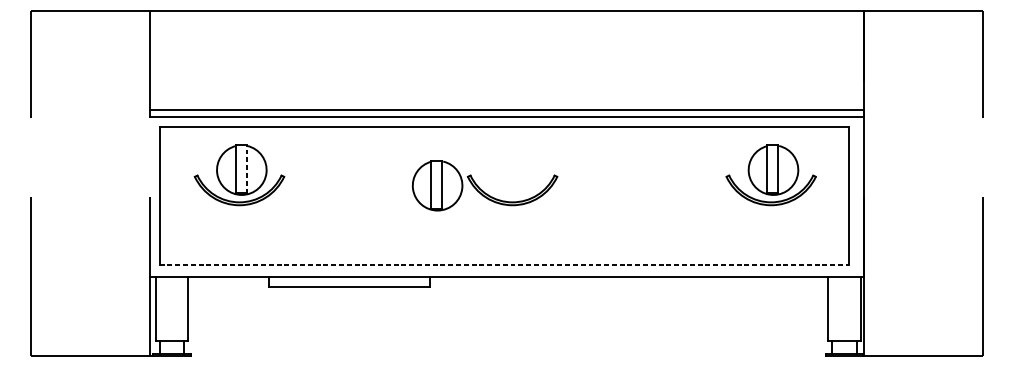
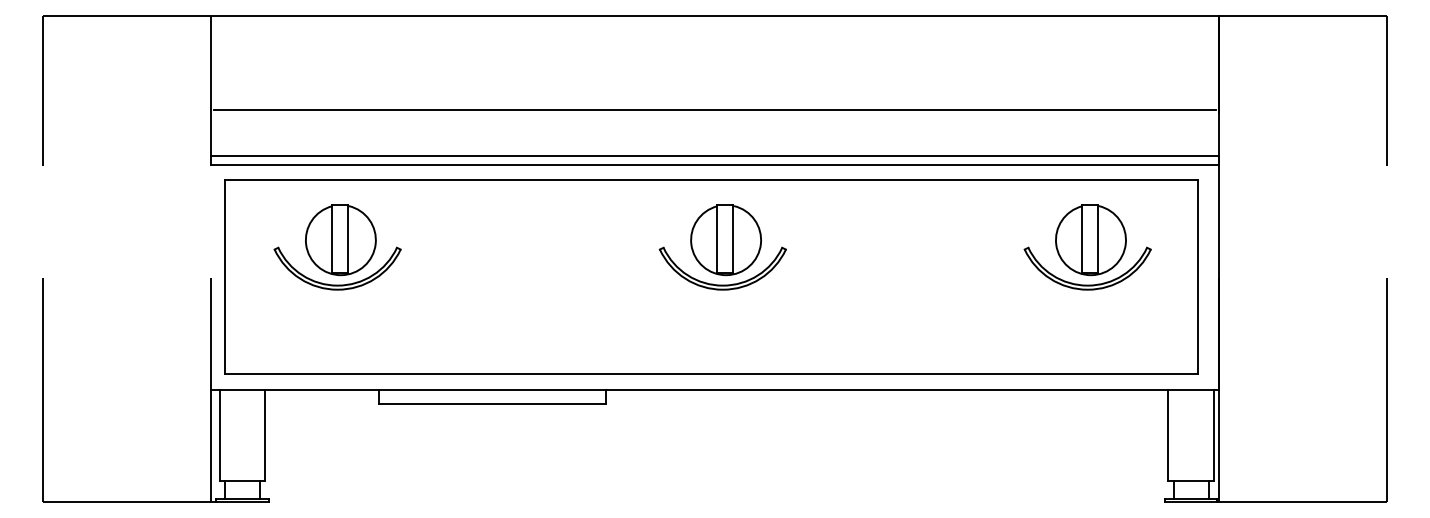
line: (506, 78) -> (714, 110), added
line: (246, 169) -> (347, 239), dashed -> solid
part: (437, 185) -> (725, 240), moved
line: (504, 264) -> (711, 373), dashed -> solid

